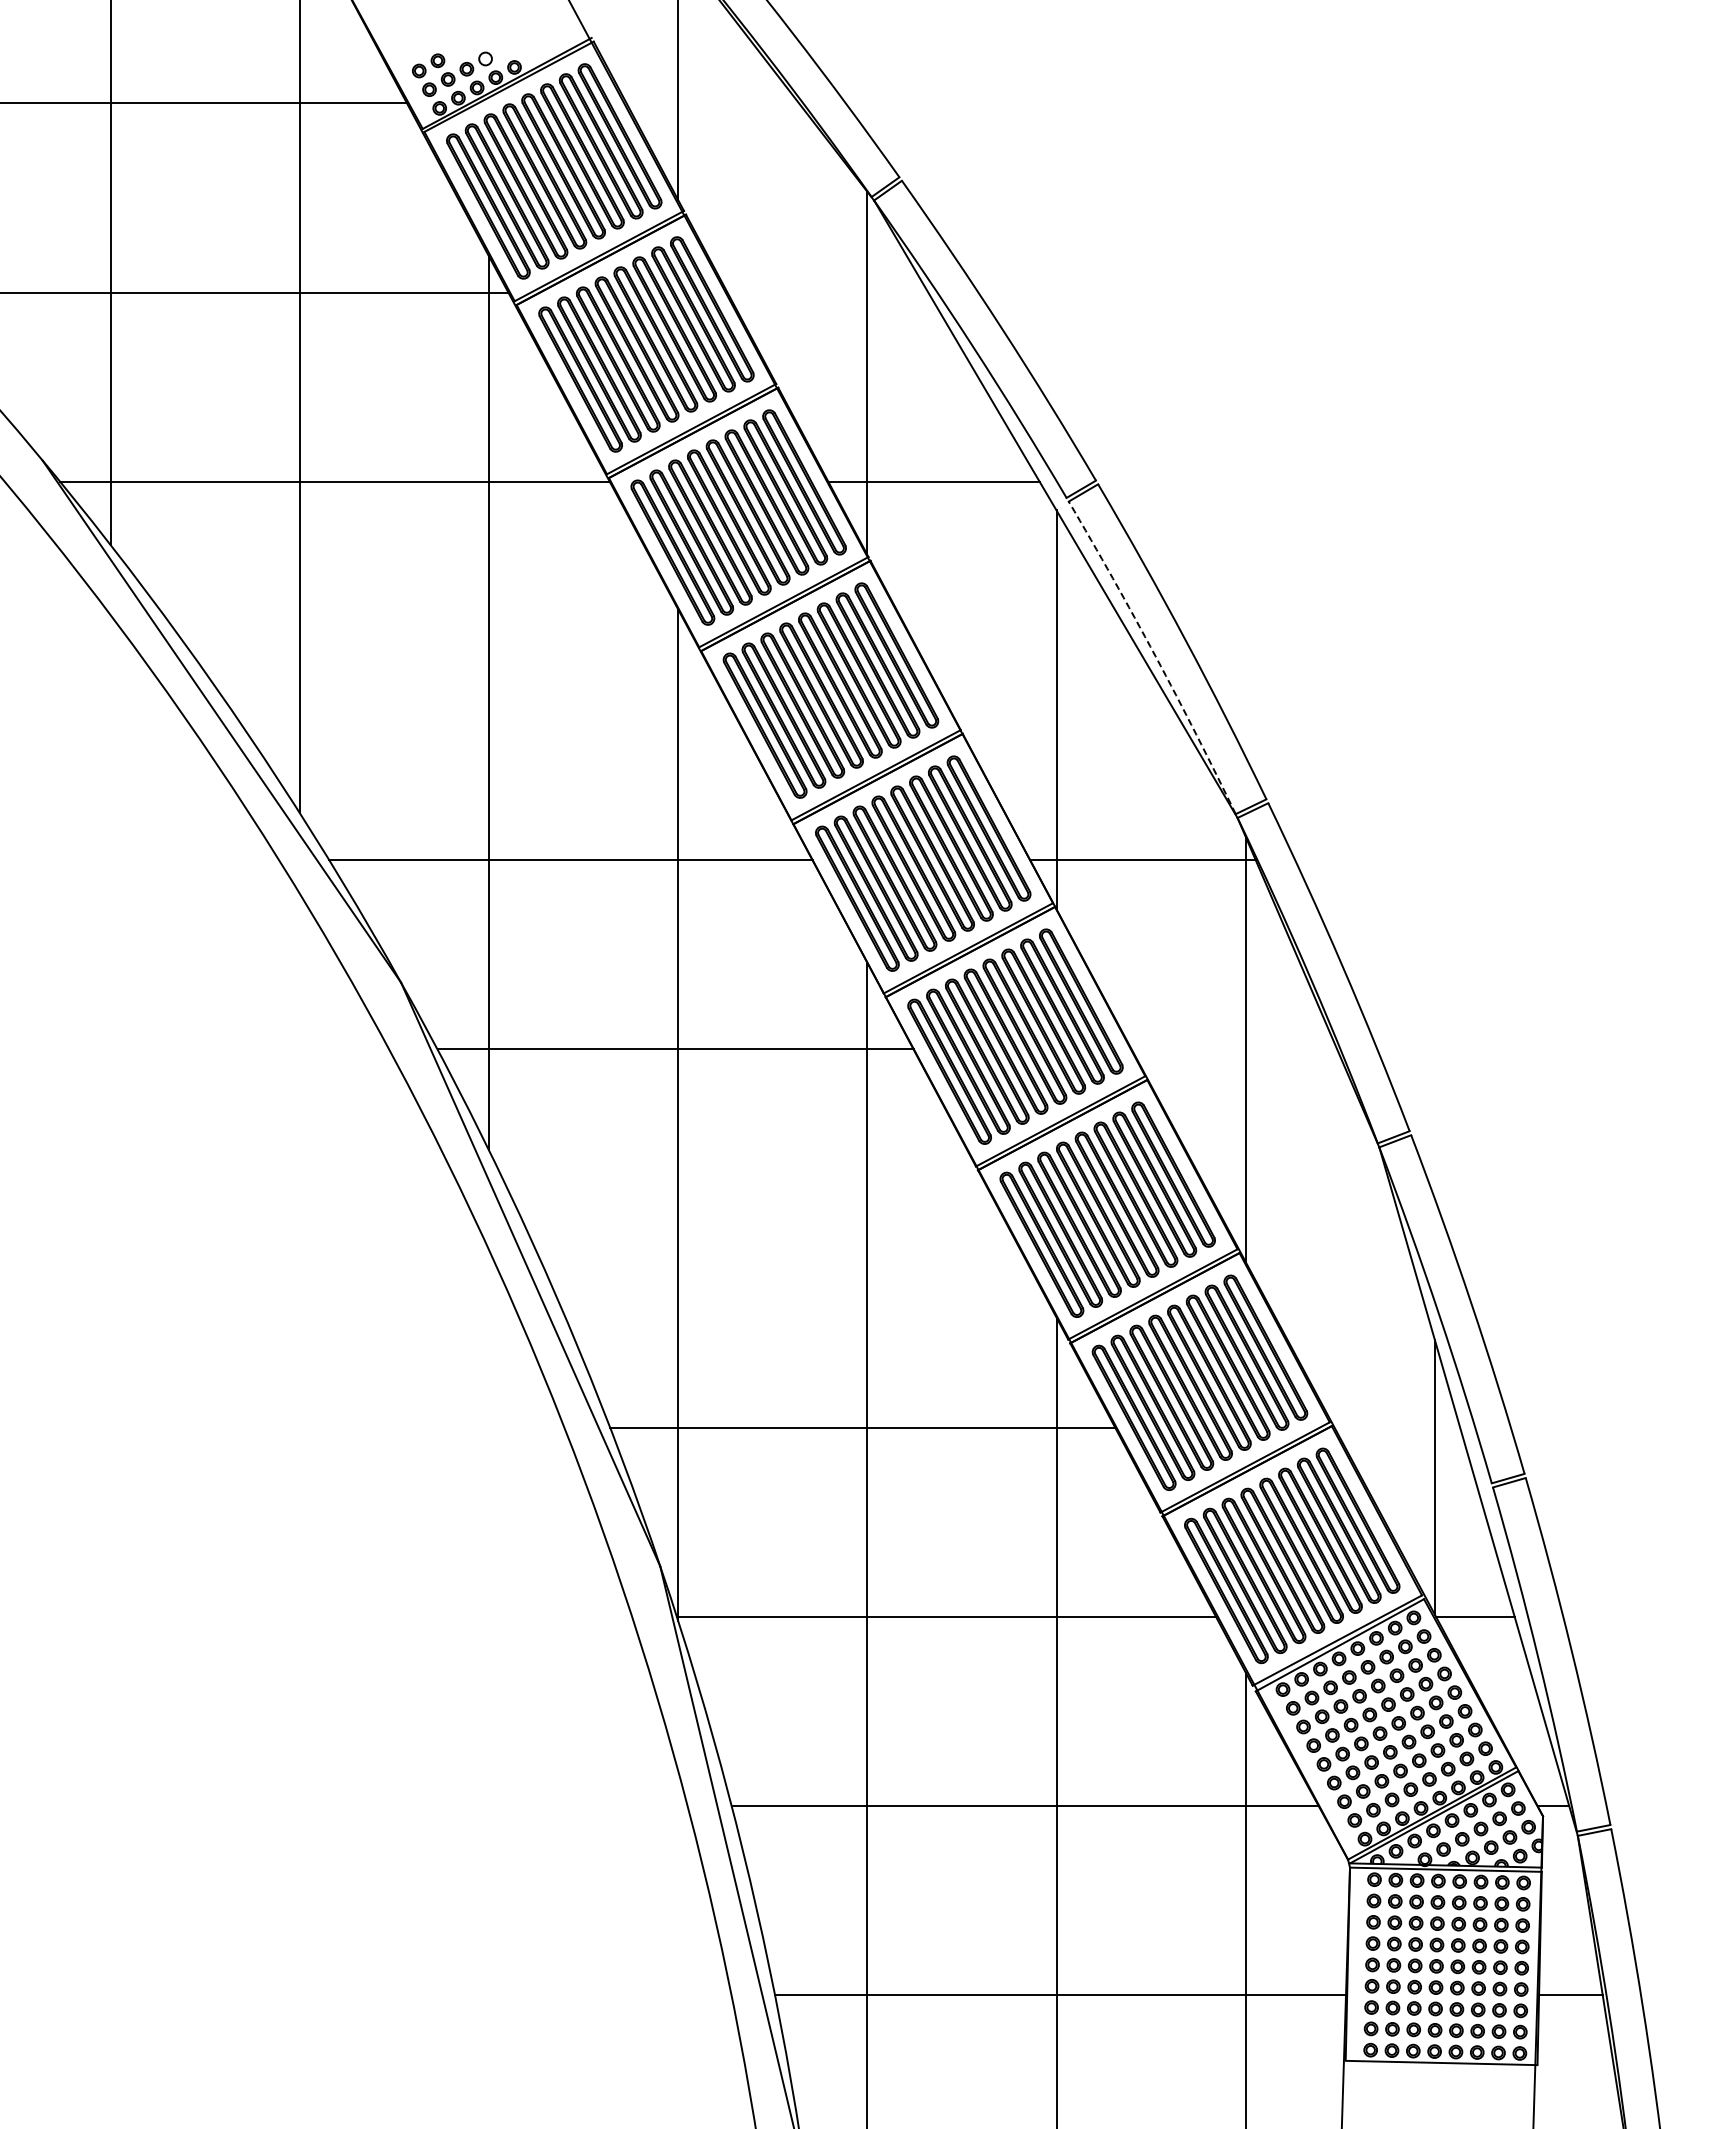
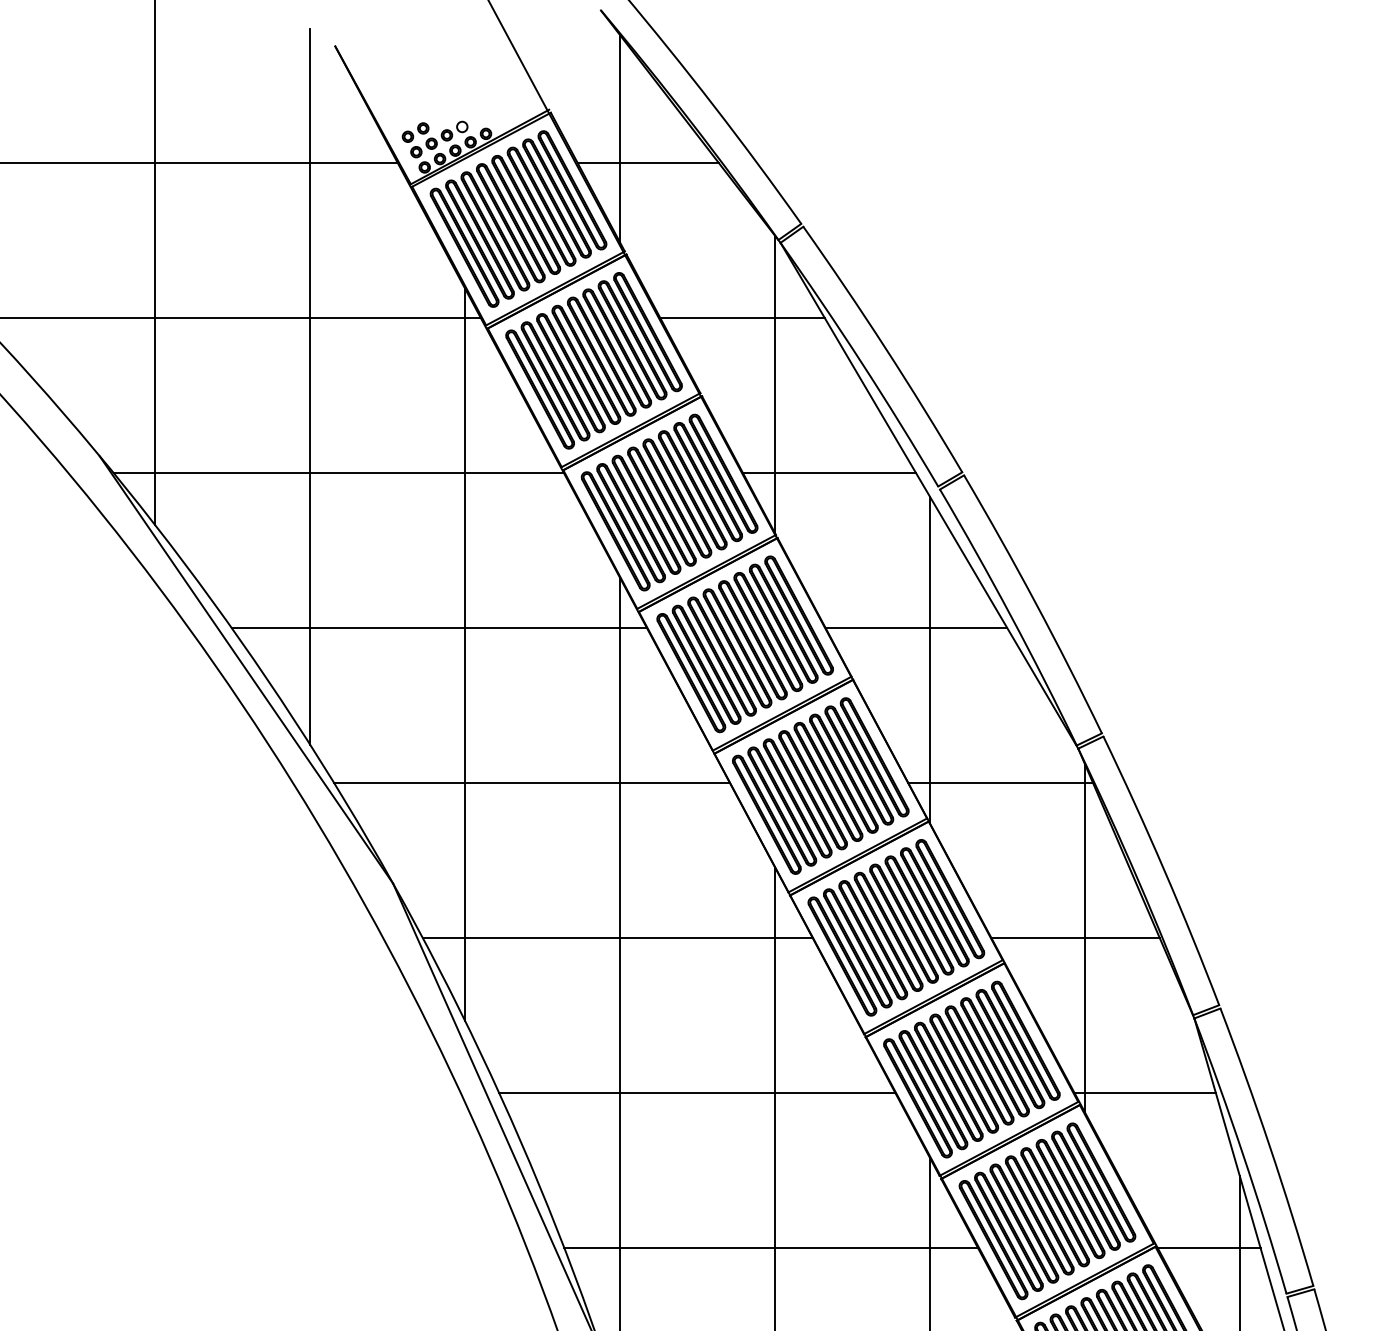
line: (712, 103) -> (648, 163), added
line: (827, 292) -> (742, 318), added
arc: (1155, 656) -> (1011, 616), dashed -> solid
line: (457, 670) -> (439, 627), added
line: (1040, 670) -> (916, 627), added
line: (1234, 1049) -> (1075, 938), added
line: (772, 1238) -> (697, 1093), added
line: (1319, 1238) -> (1145, 1093), added
line: (1397, 1427) -> (1209, 1247), added

